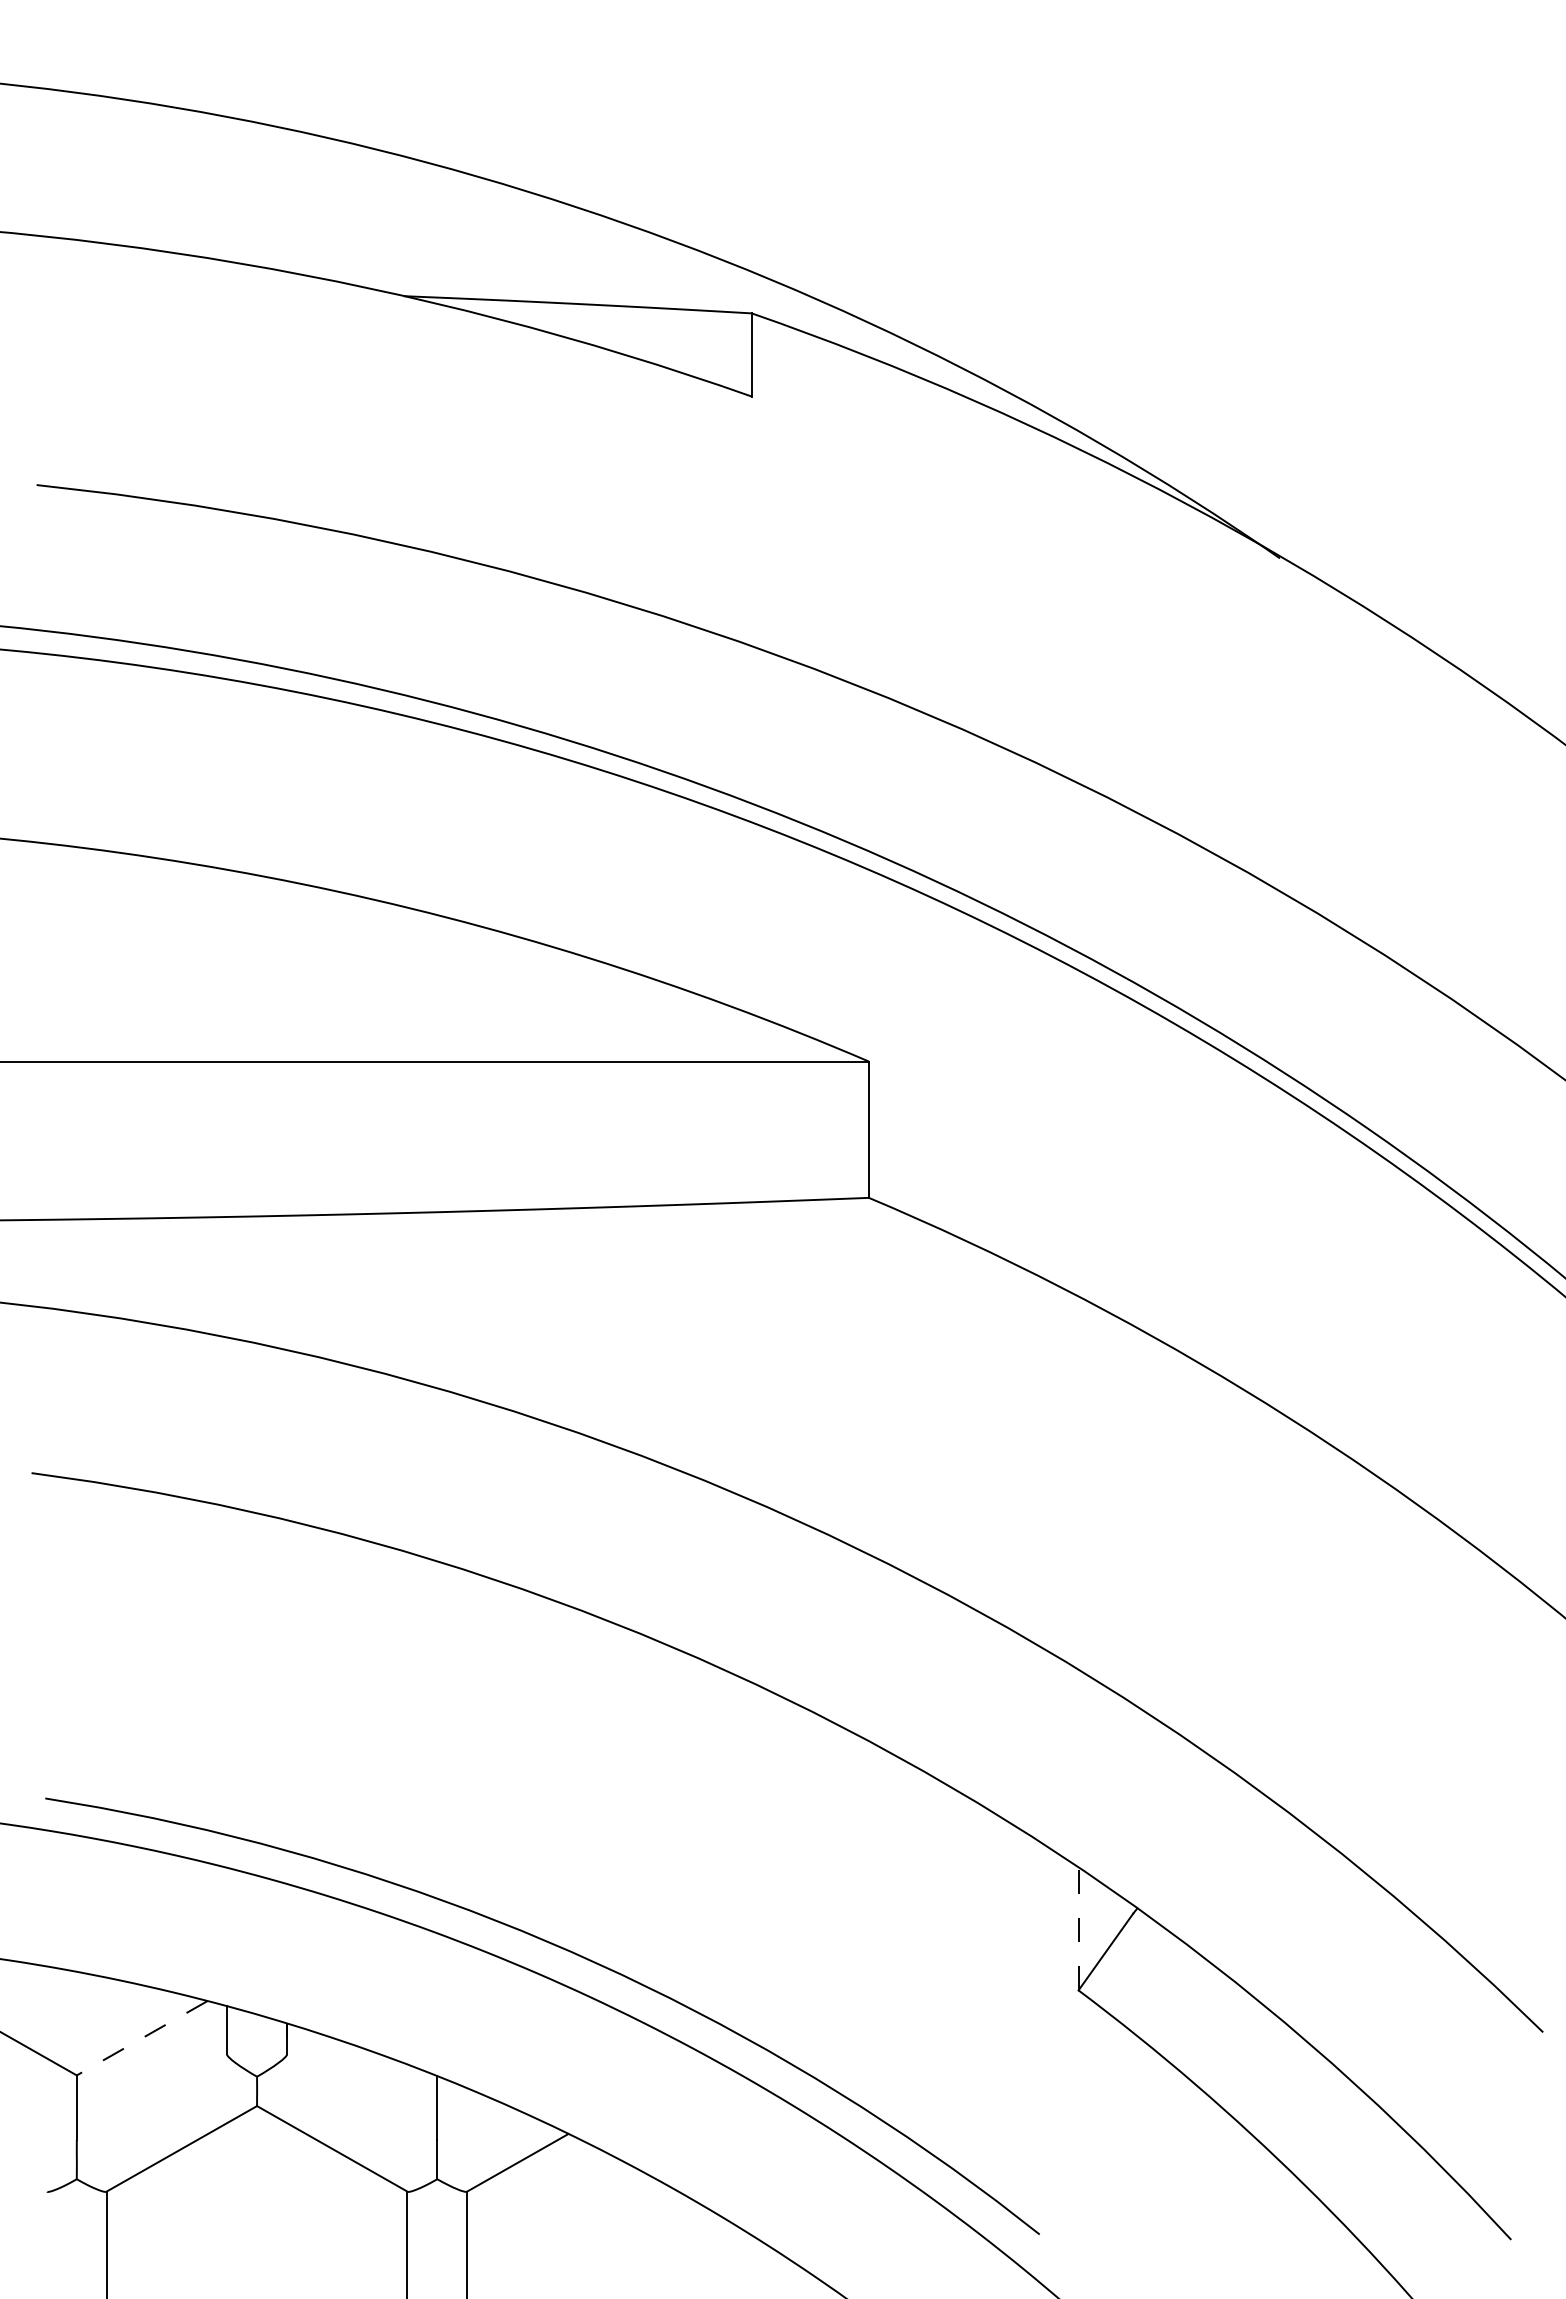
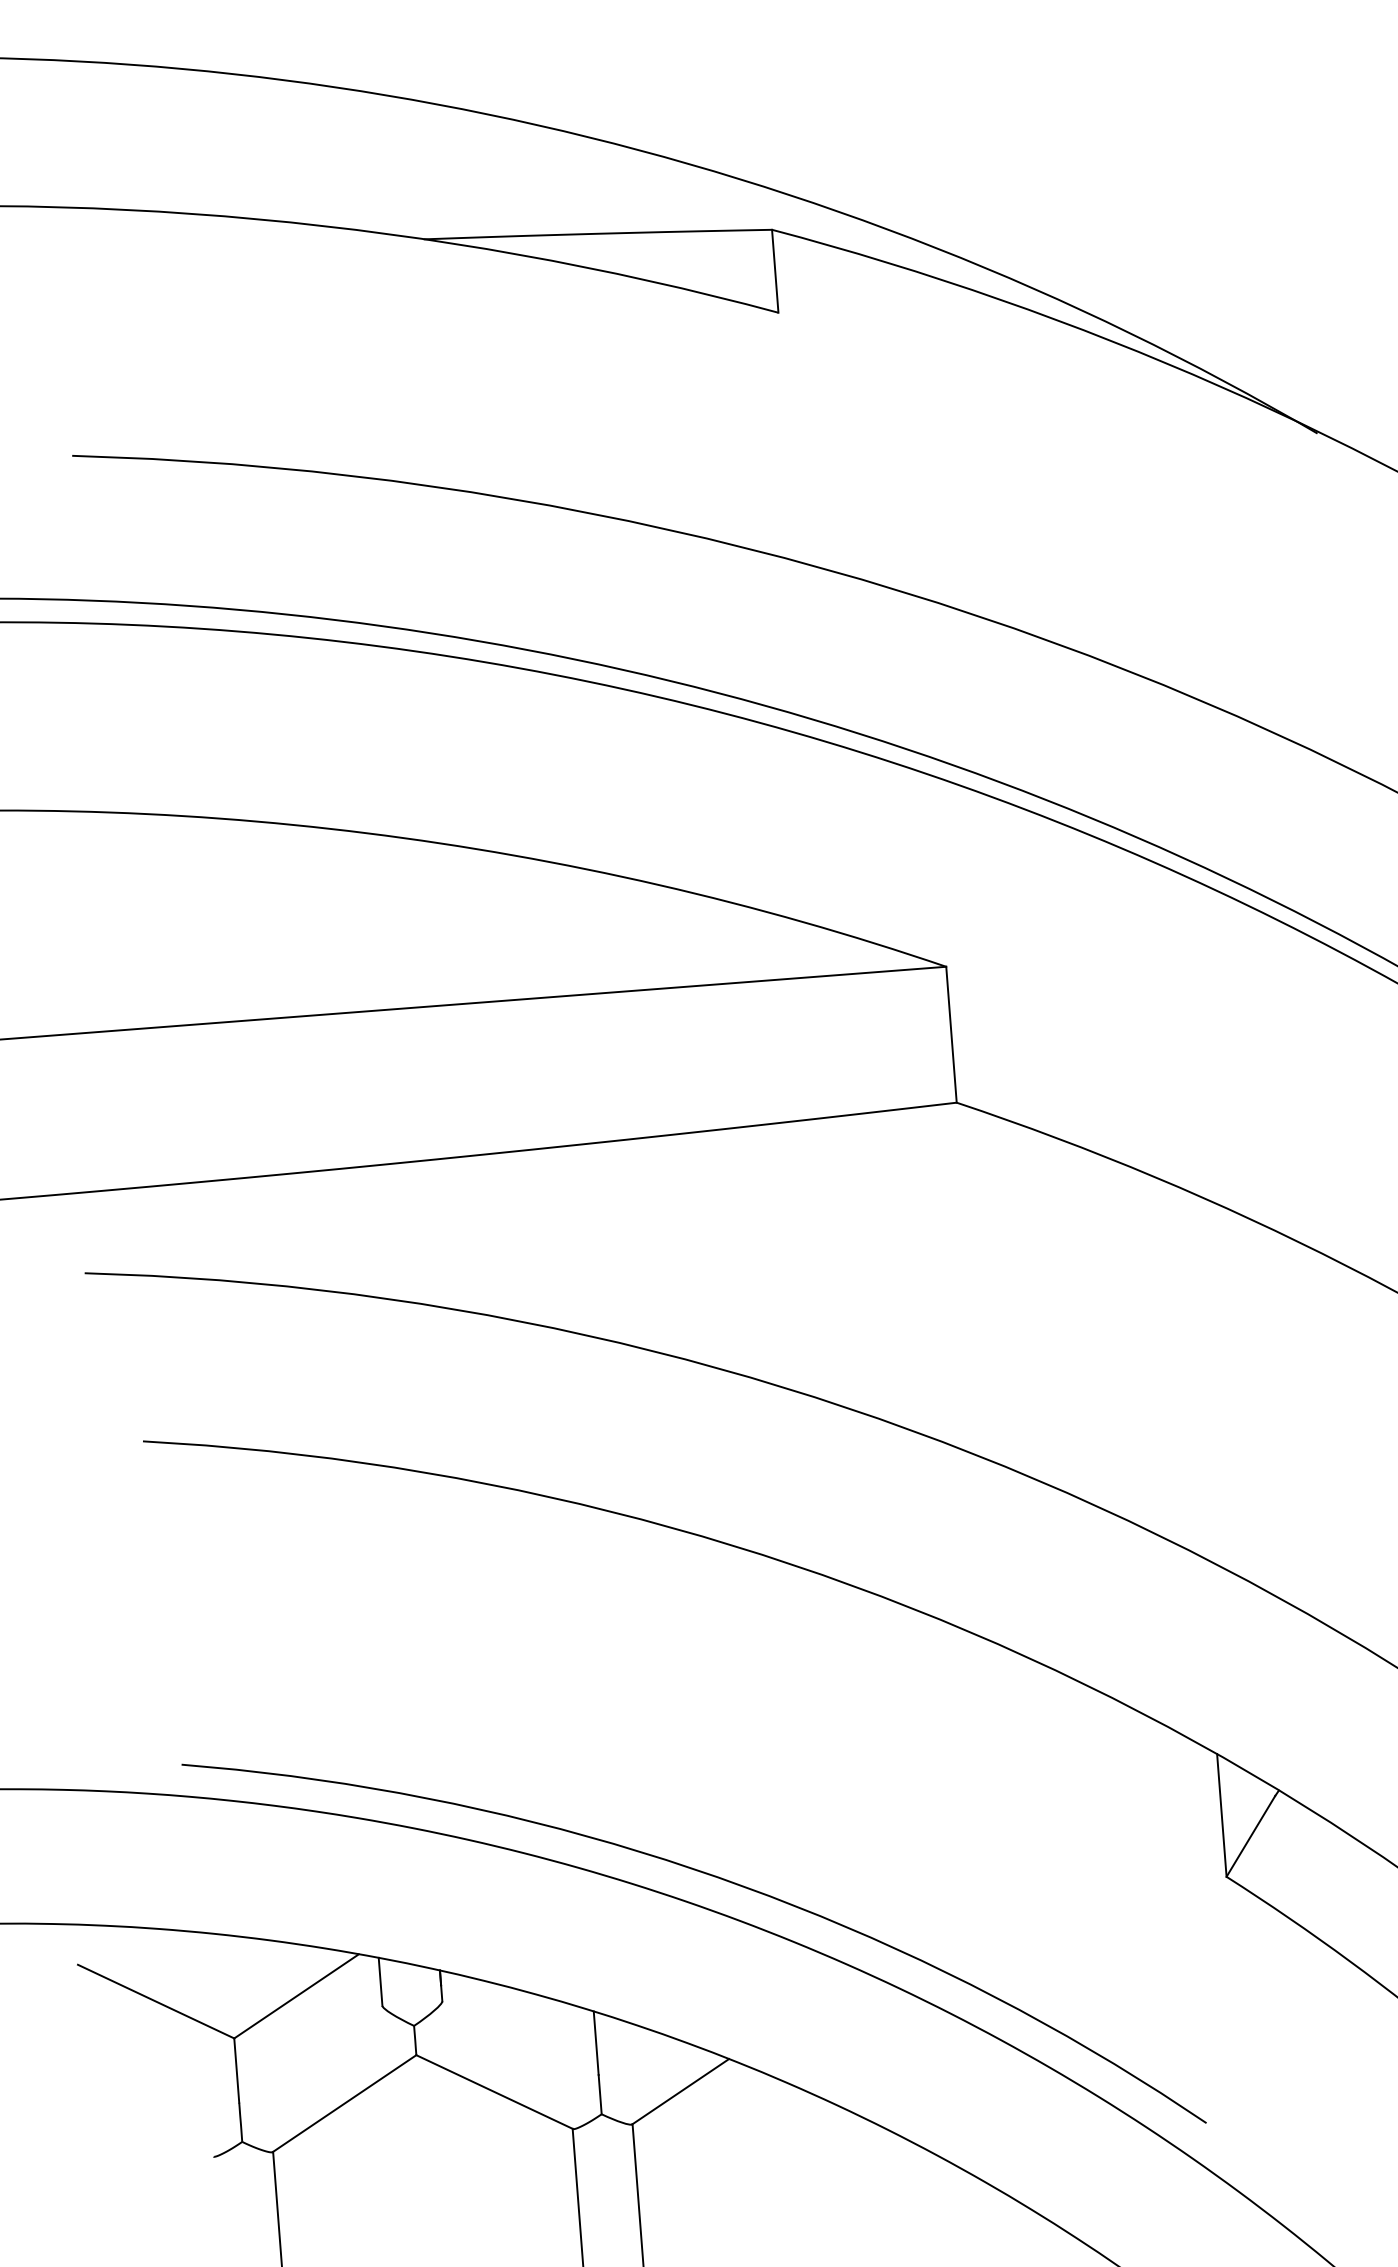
line: (1078, 1928) -> (1221, 1815), dashed -> solid
line: (141, 2038) -> (295, 1996), dashed -> solid

